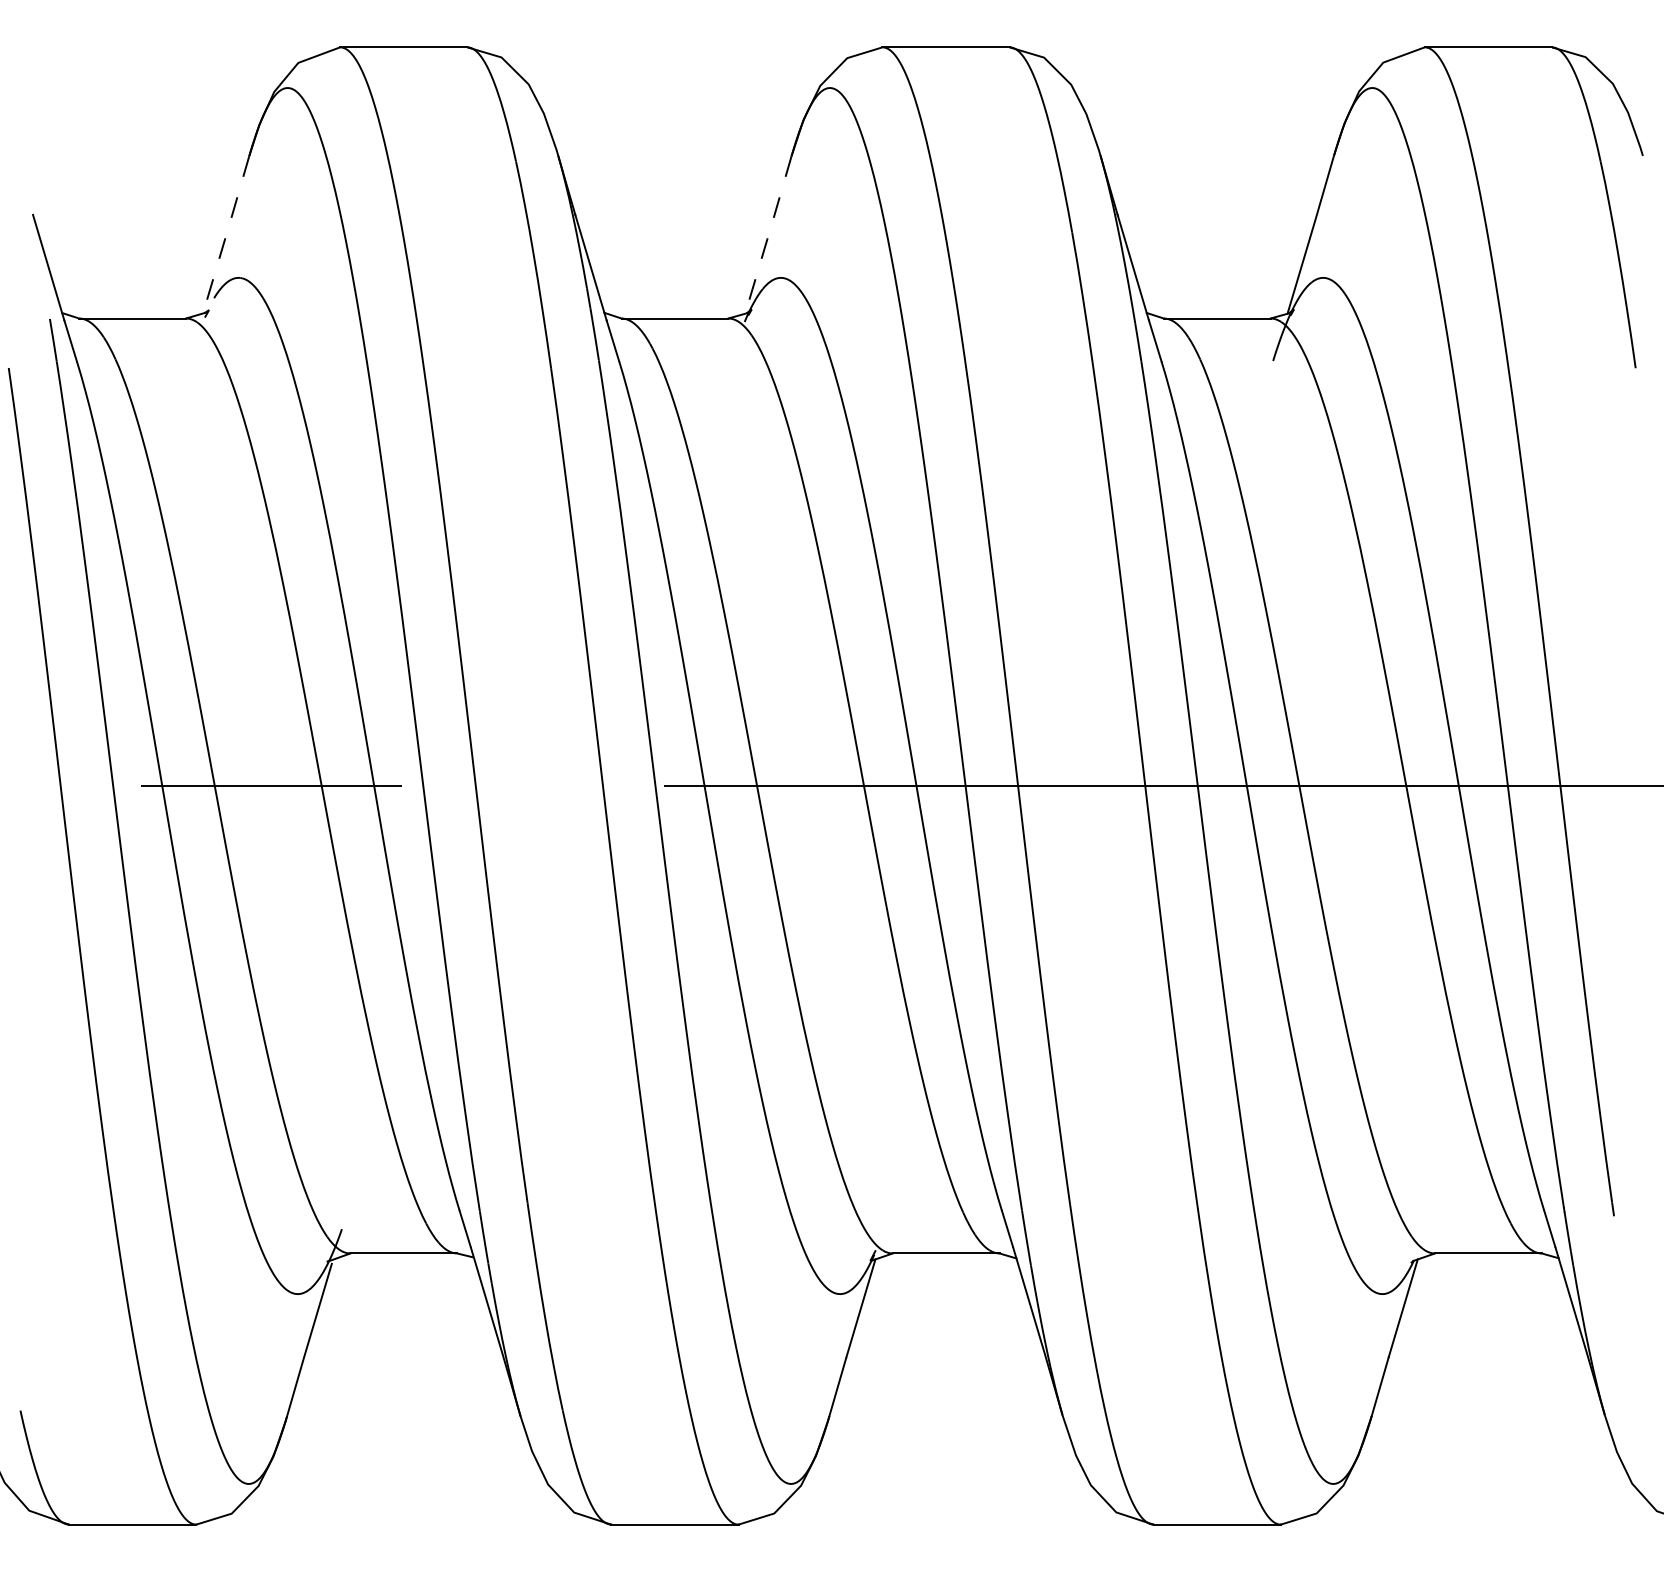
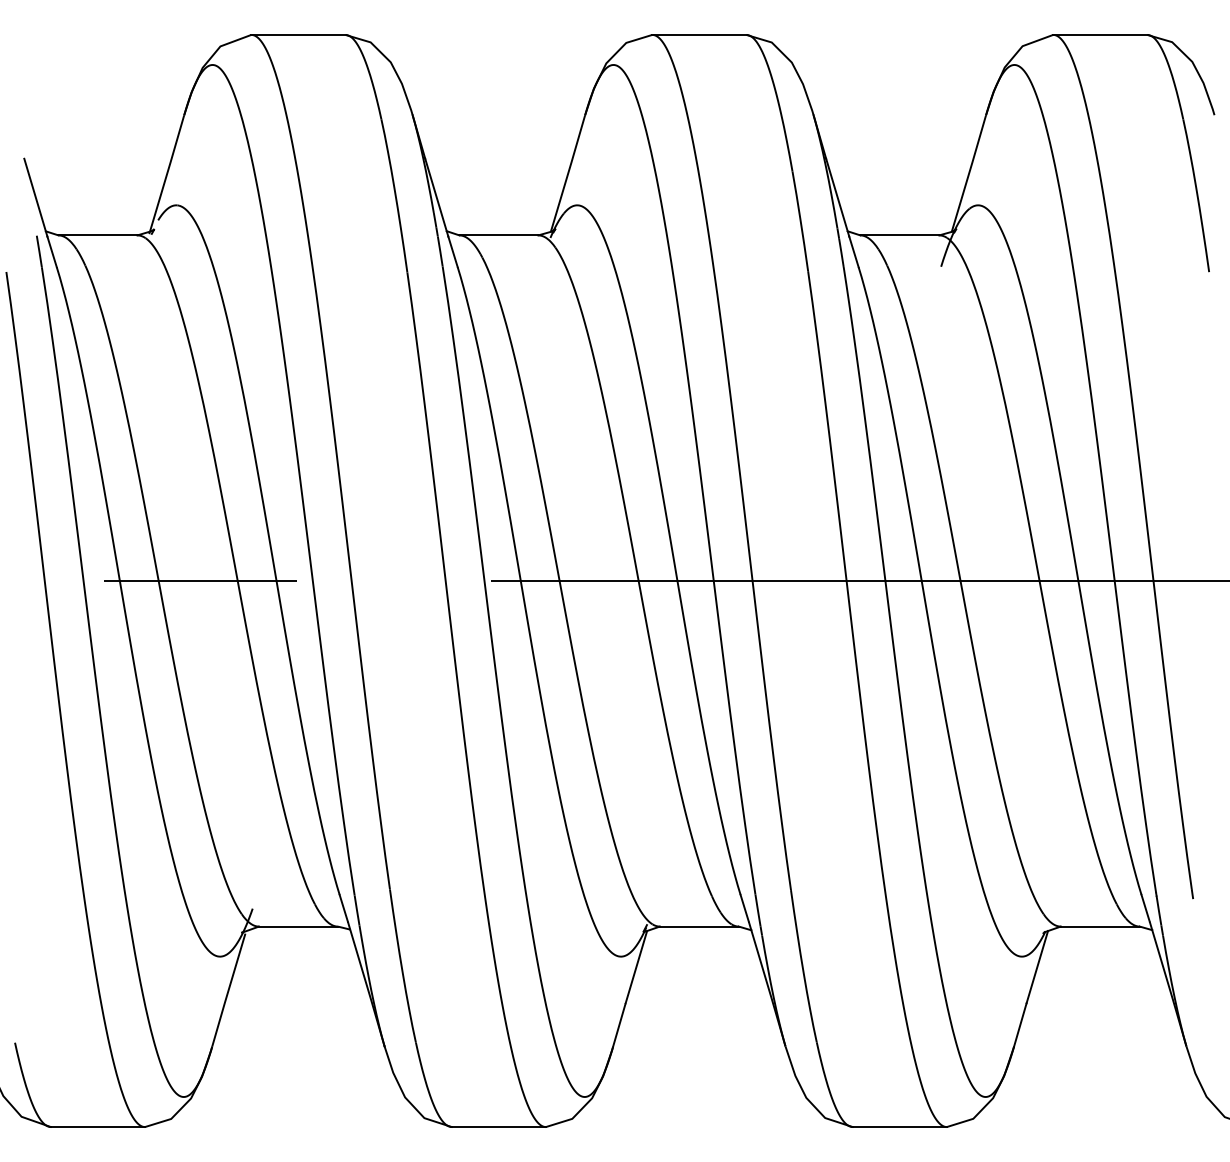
line: (768, 235) -> (568, 174), dashed -> solid
line: (225, 236) -> (166, 174), dashed -> solid

